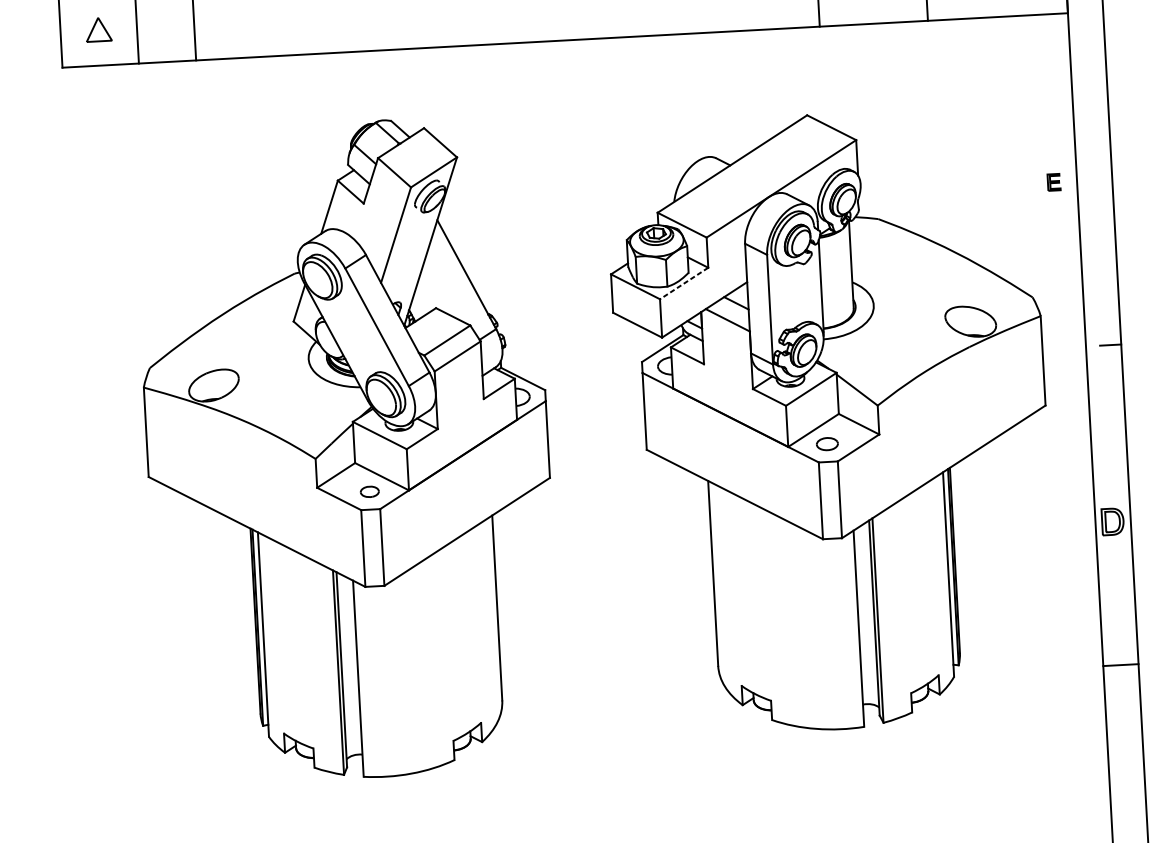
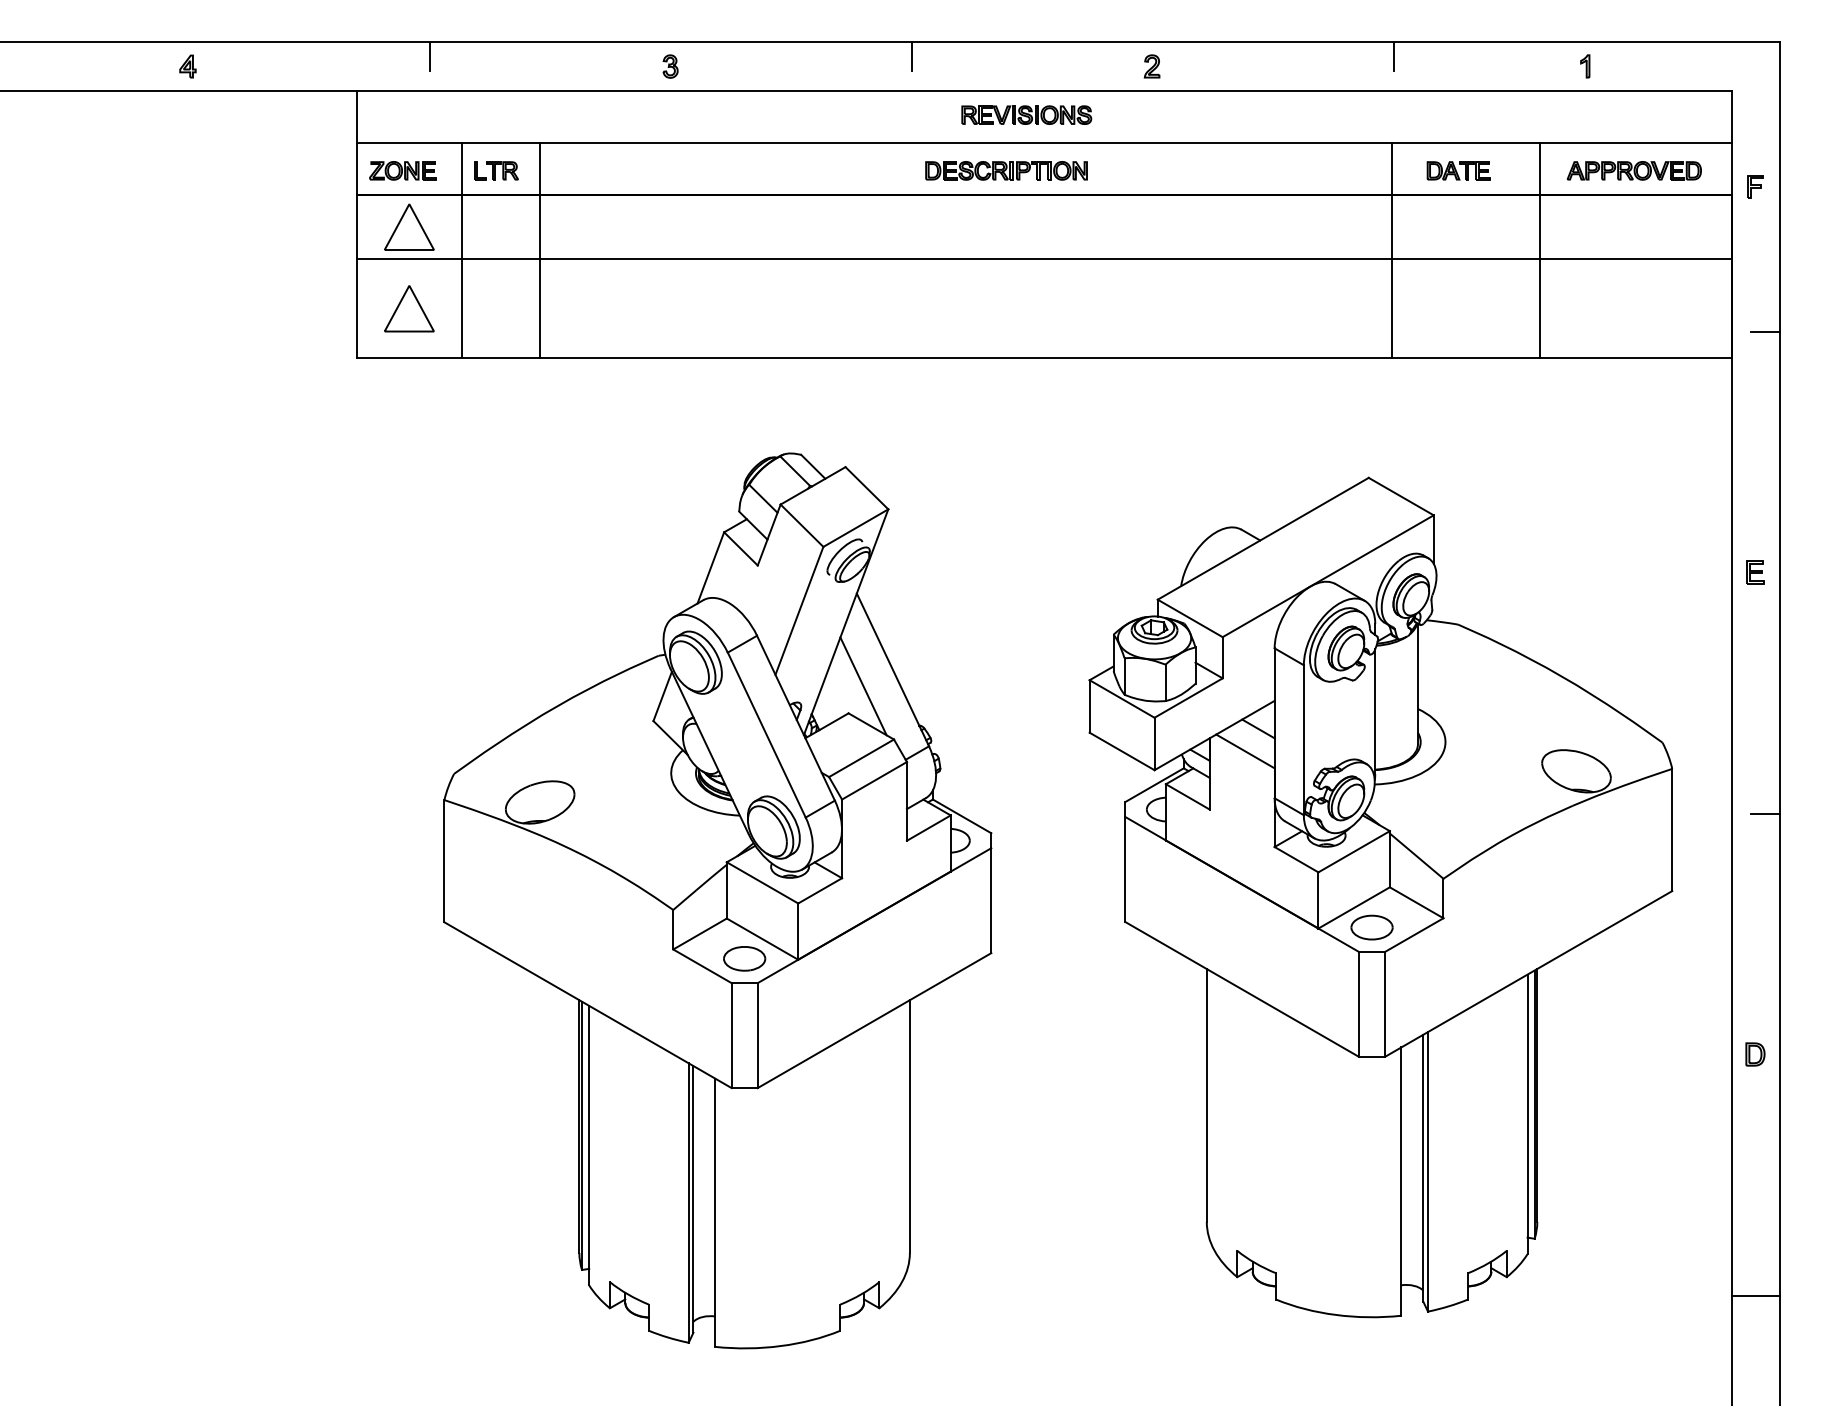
part: (98, 29) -> (409, 308), size x1.43
part: (1054, 182) -> (1755, 572), moved
line: (684, 283) -> (1188, 698), dashed -> solid
line: (445, 287) -> (863, 686), added
part: (827, 444) -> (1371, 927), size x1.43
part: (369, 491) -> (744, 958), size x1.67
part: (1112, 521) -> (1755, 1054), size x0.62
line: (1120, 665) -> (1755, 1295), moved

